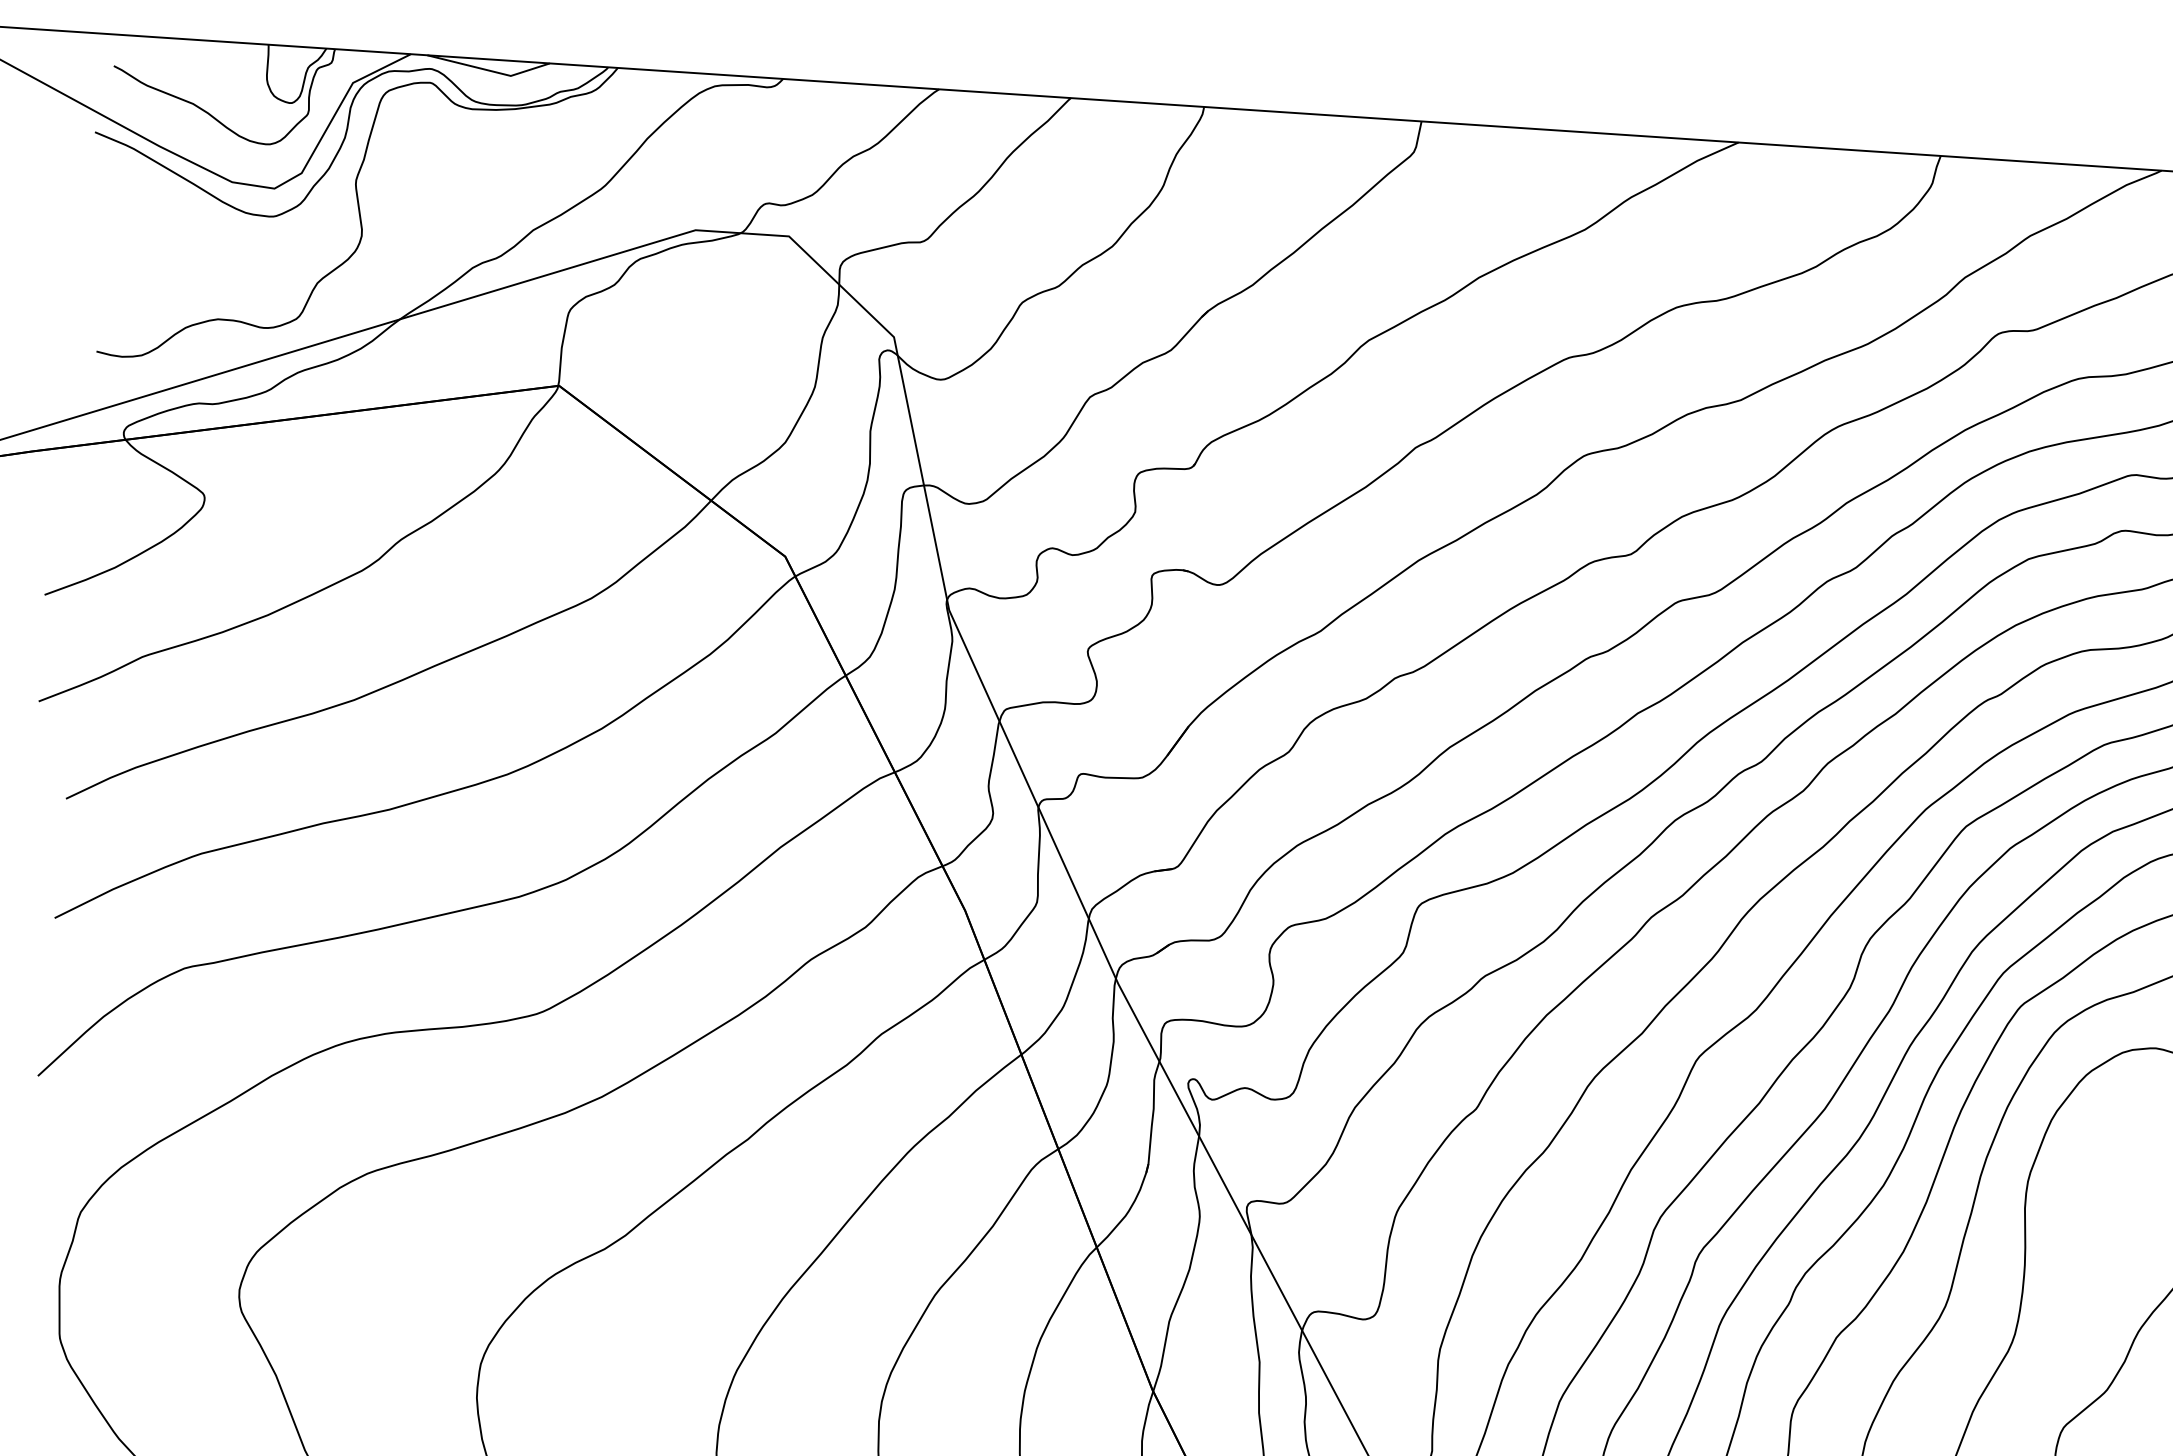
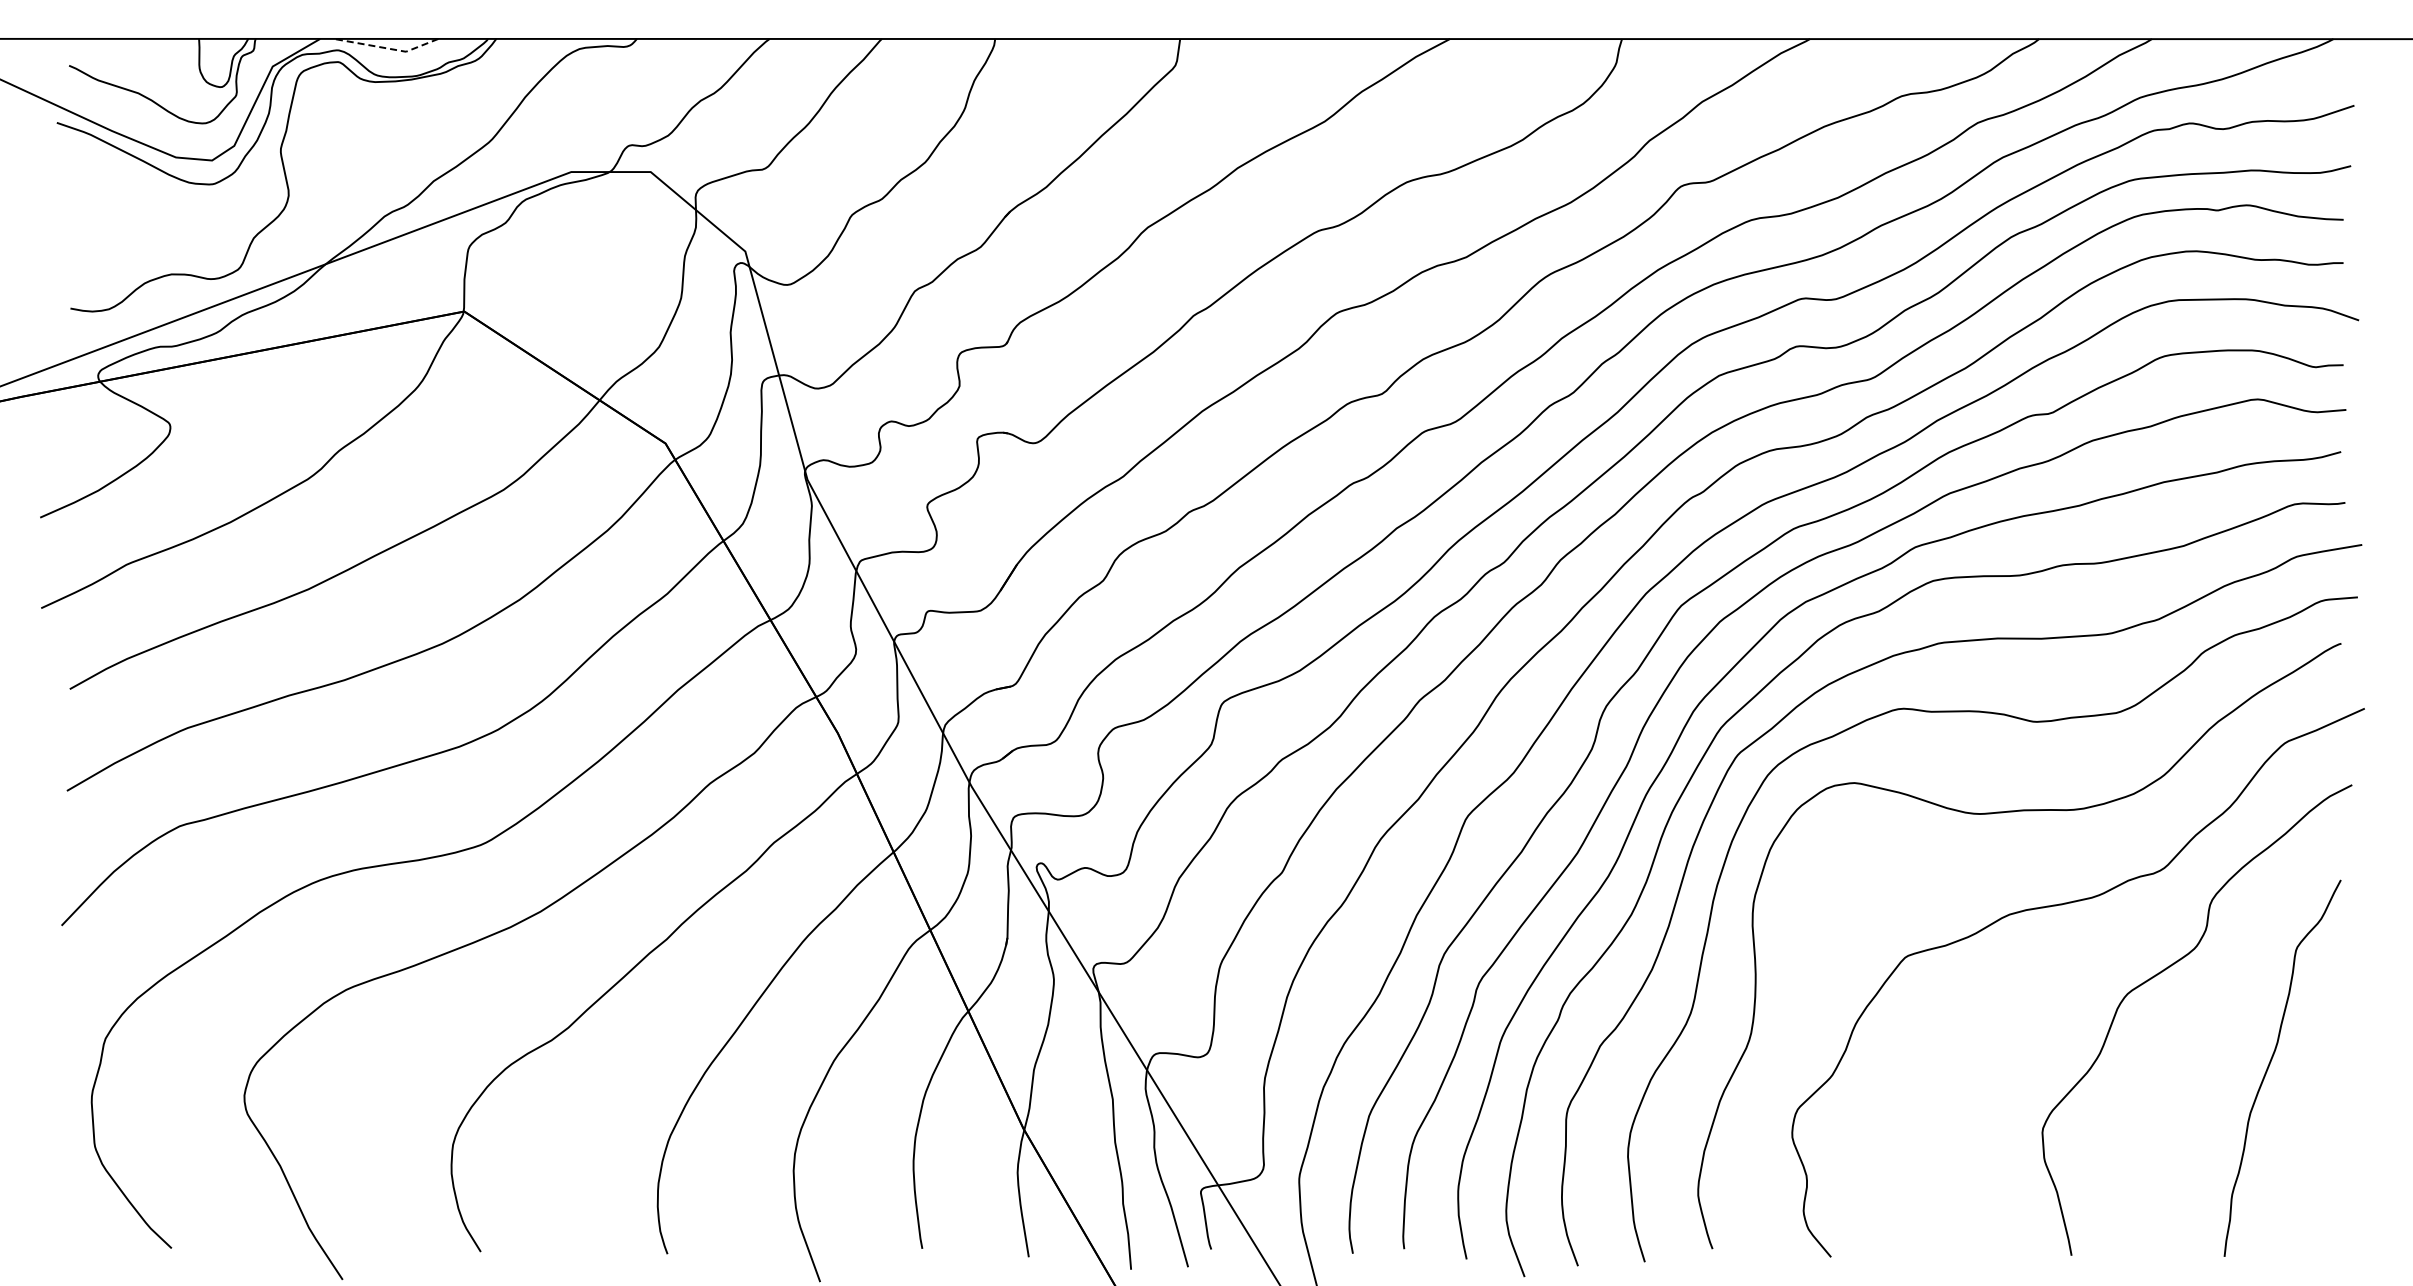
line: (489, 70) -> (387, 48), solid -> dashed

